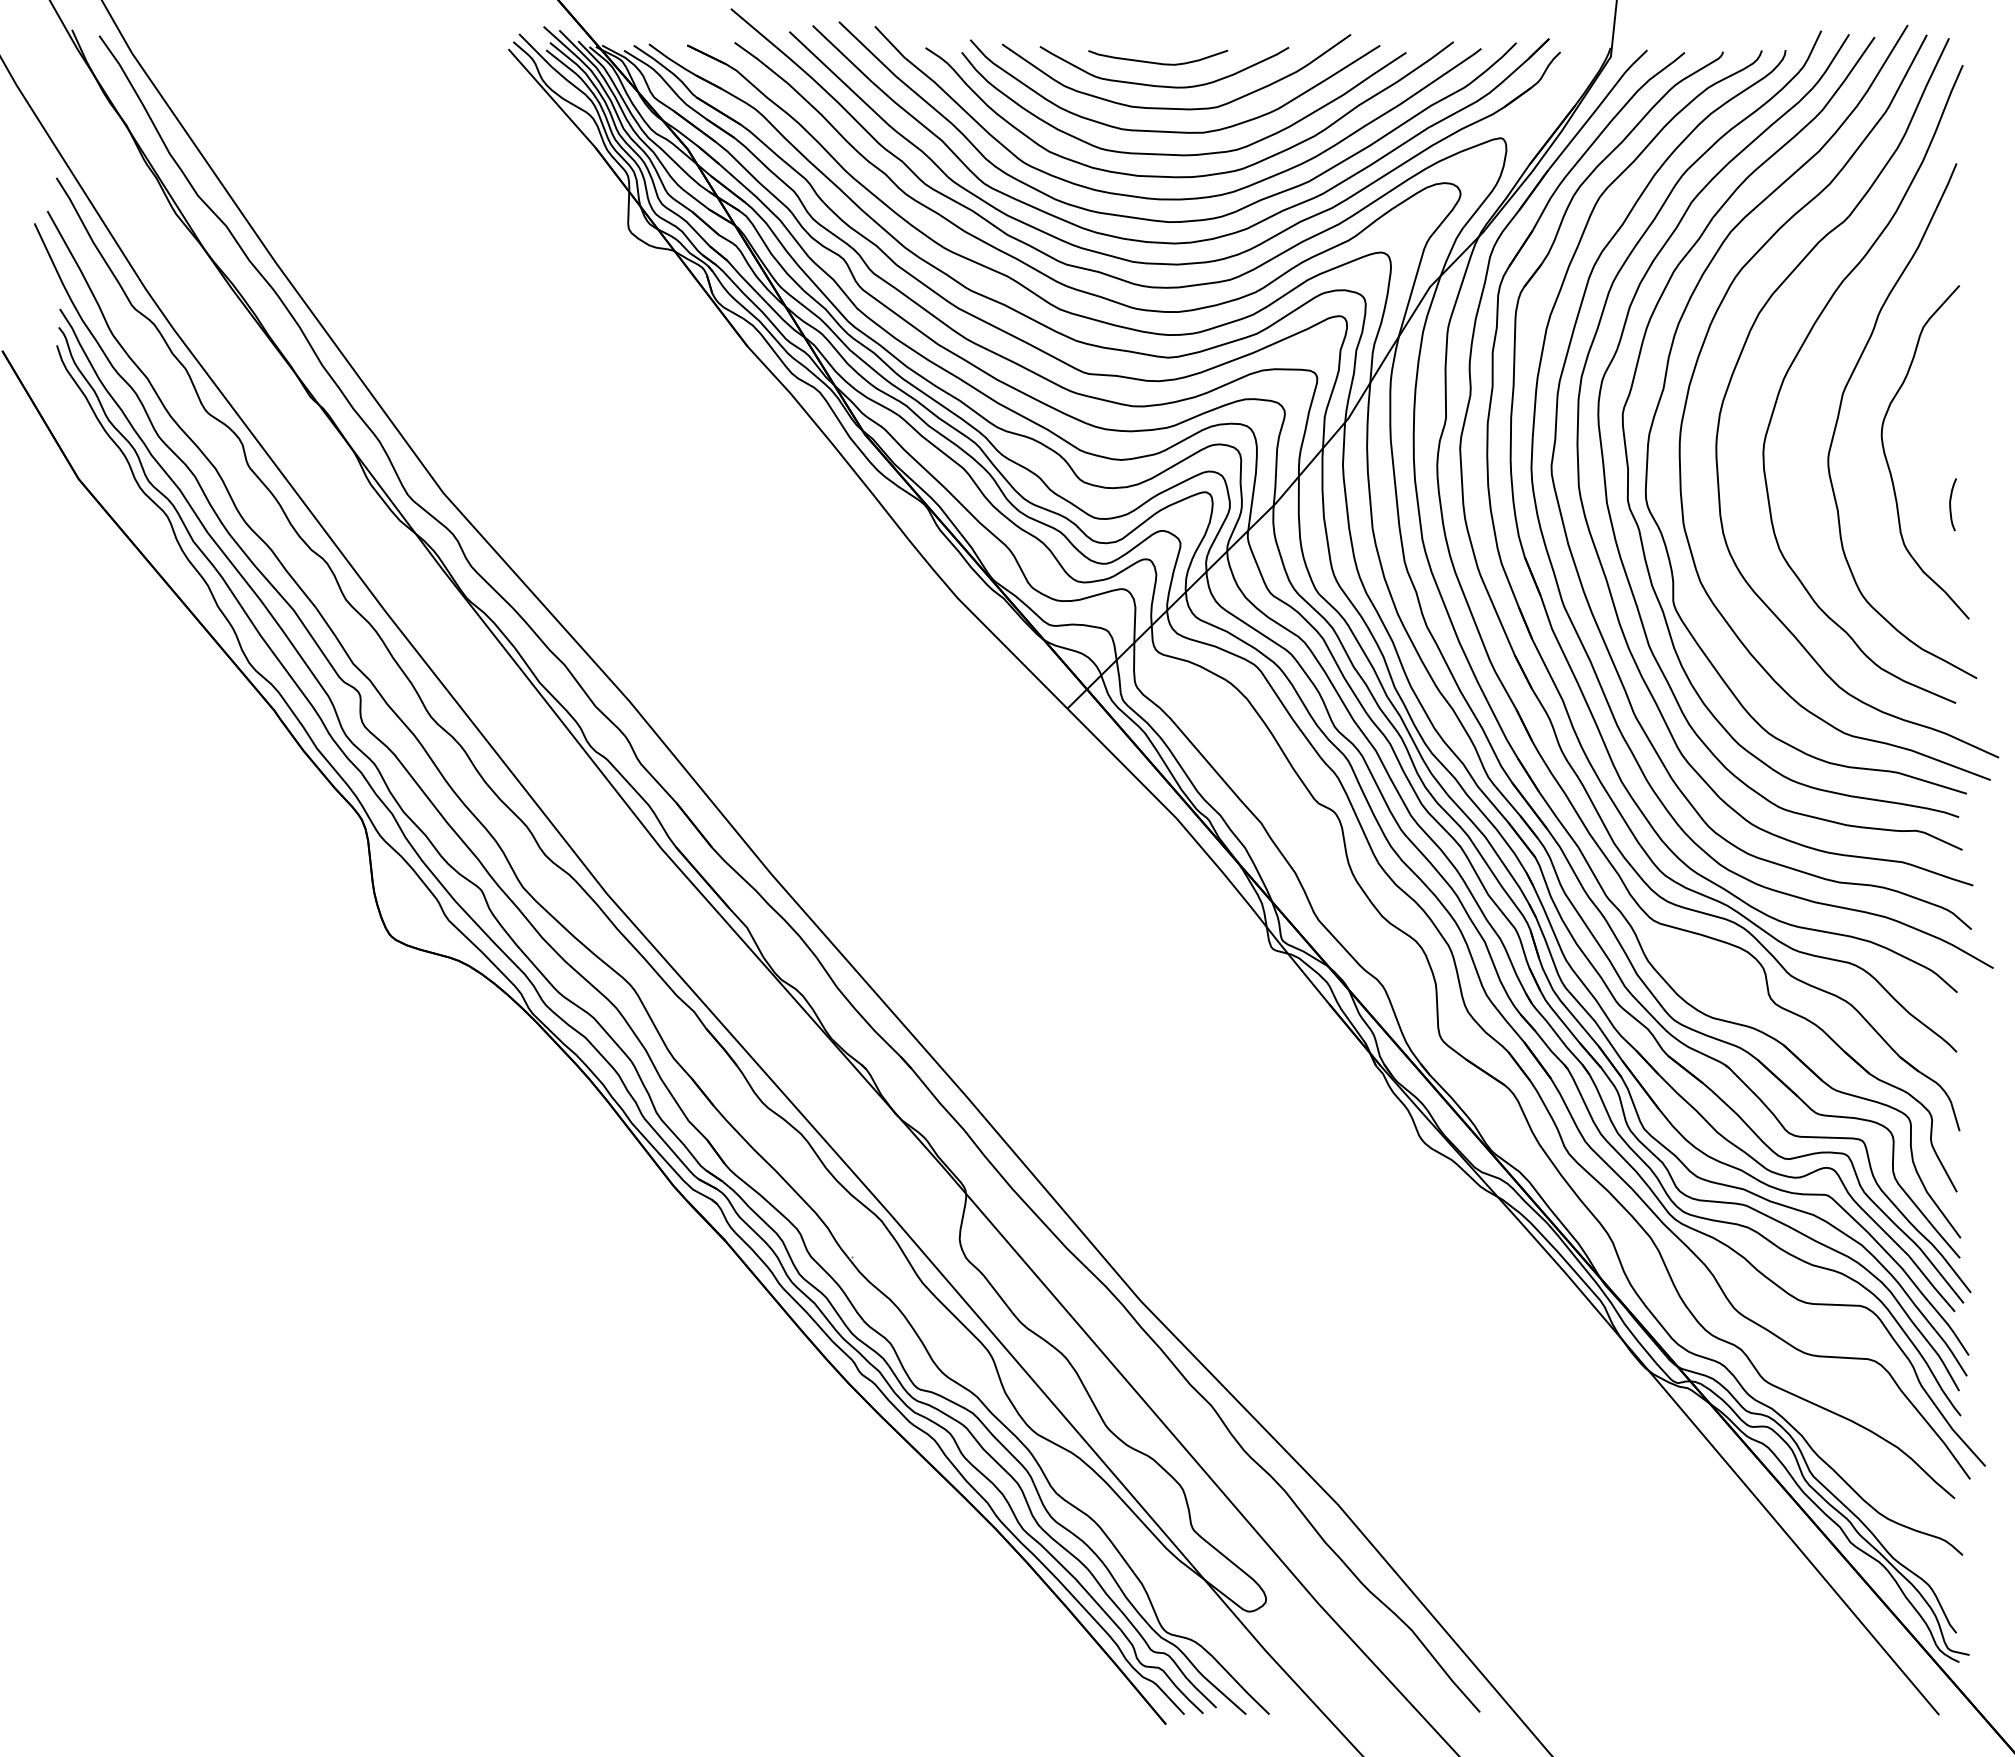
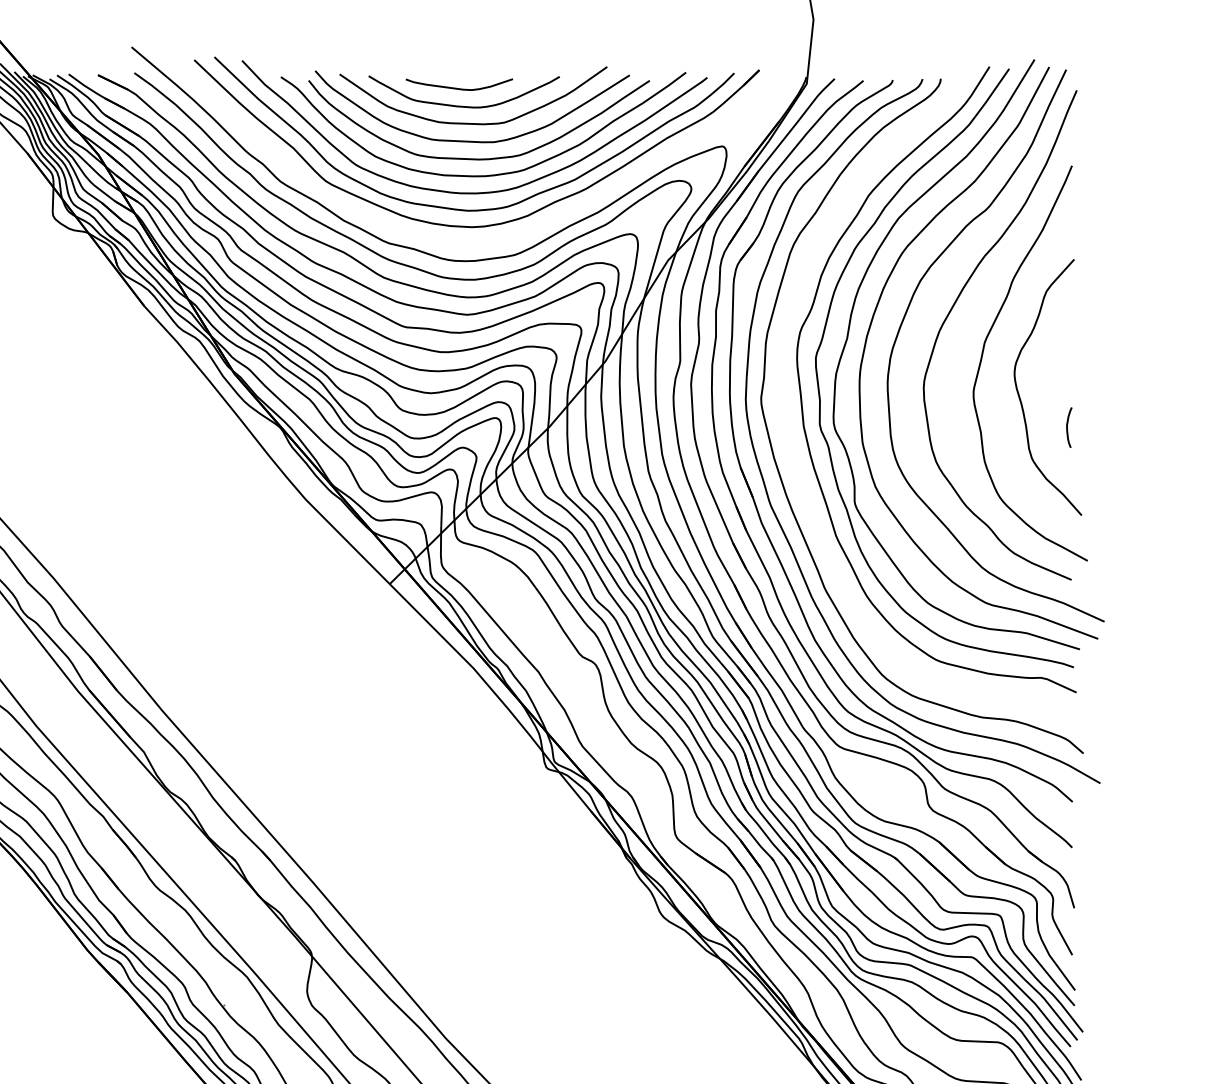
part: (1187, 262) -> (481, 241), removed
curve: (1579, 465) -> (782, 397), removed

